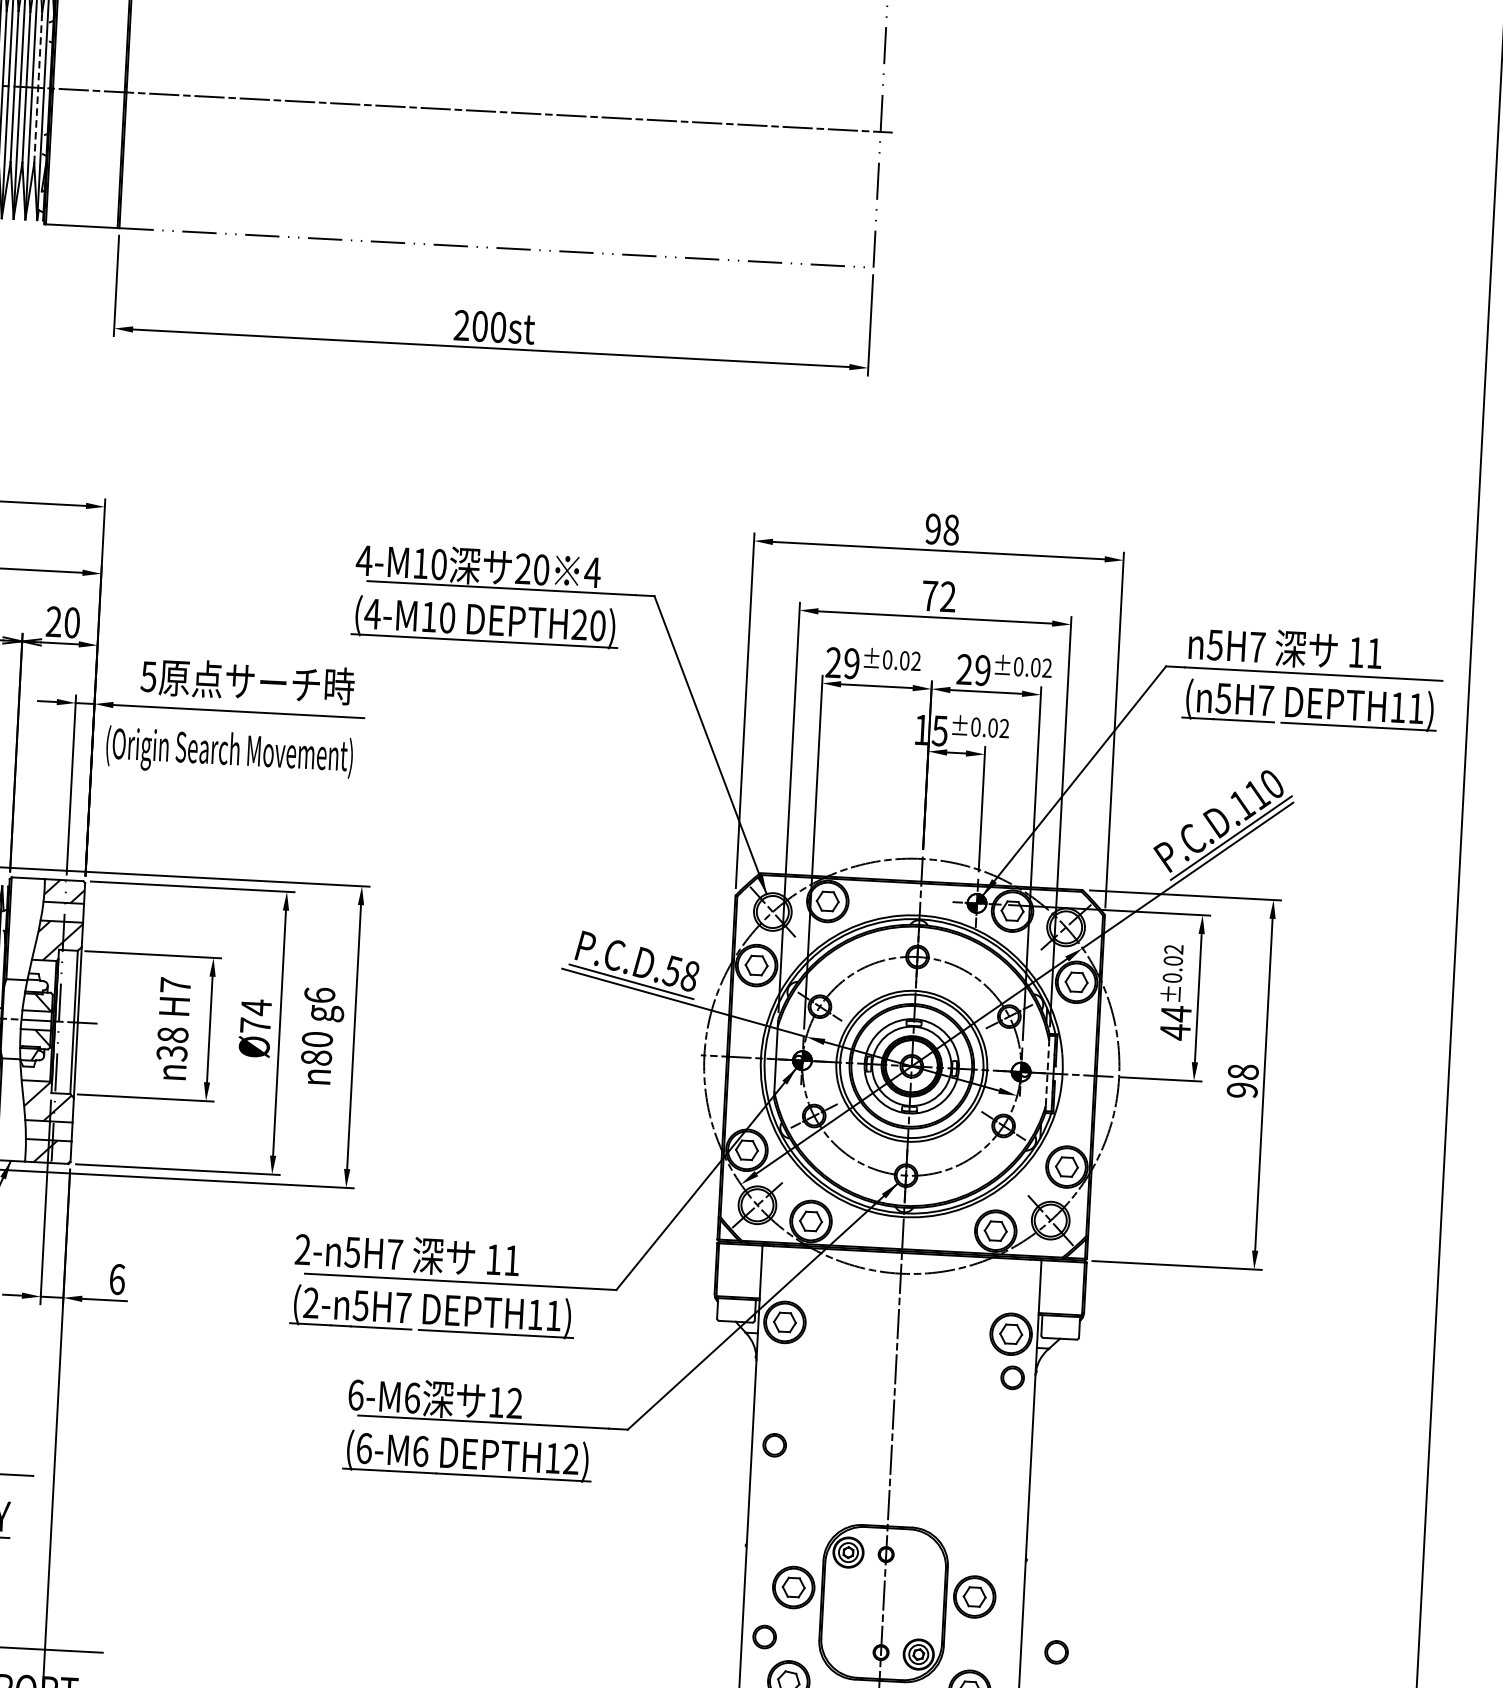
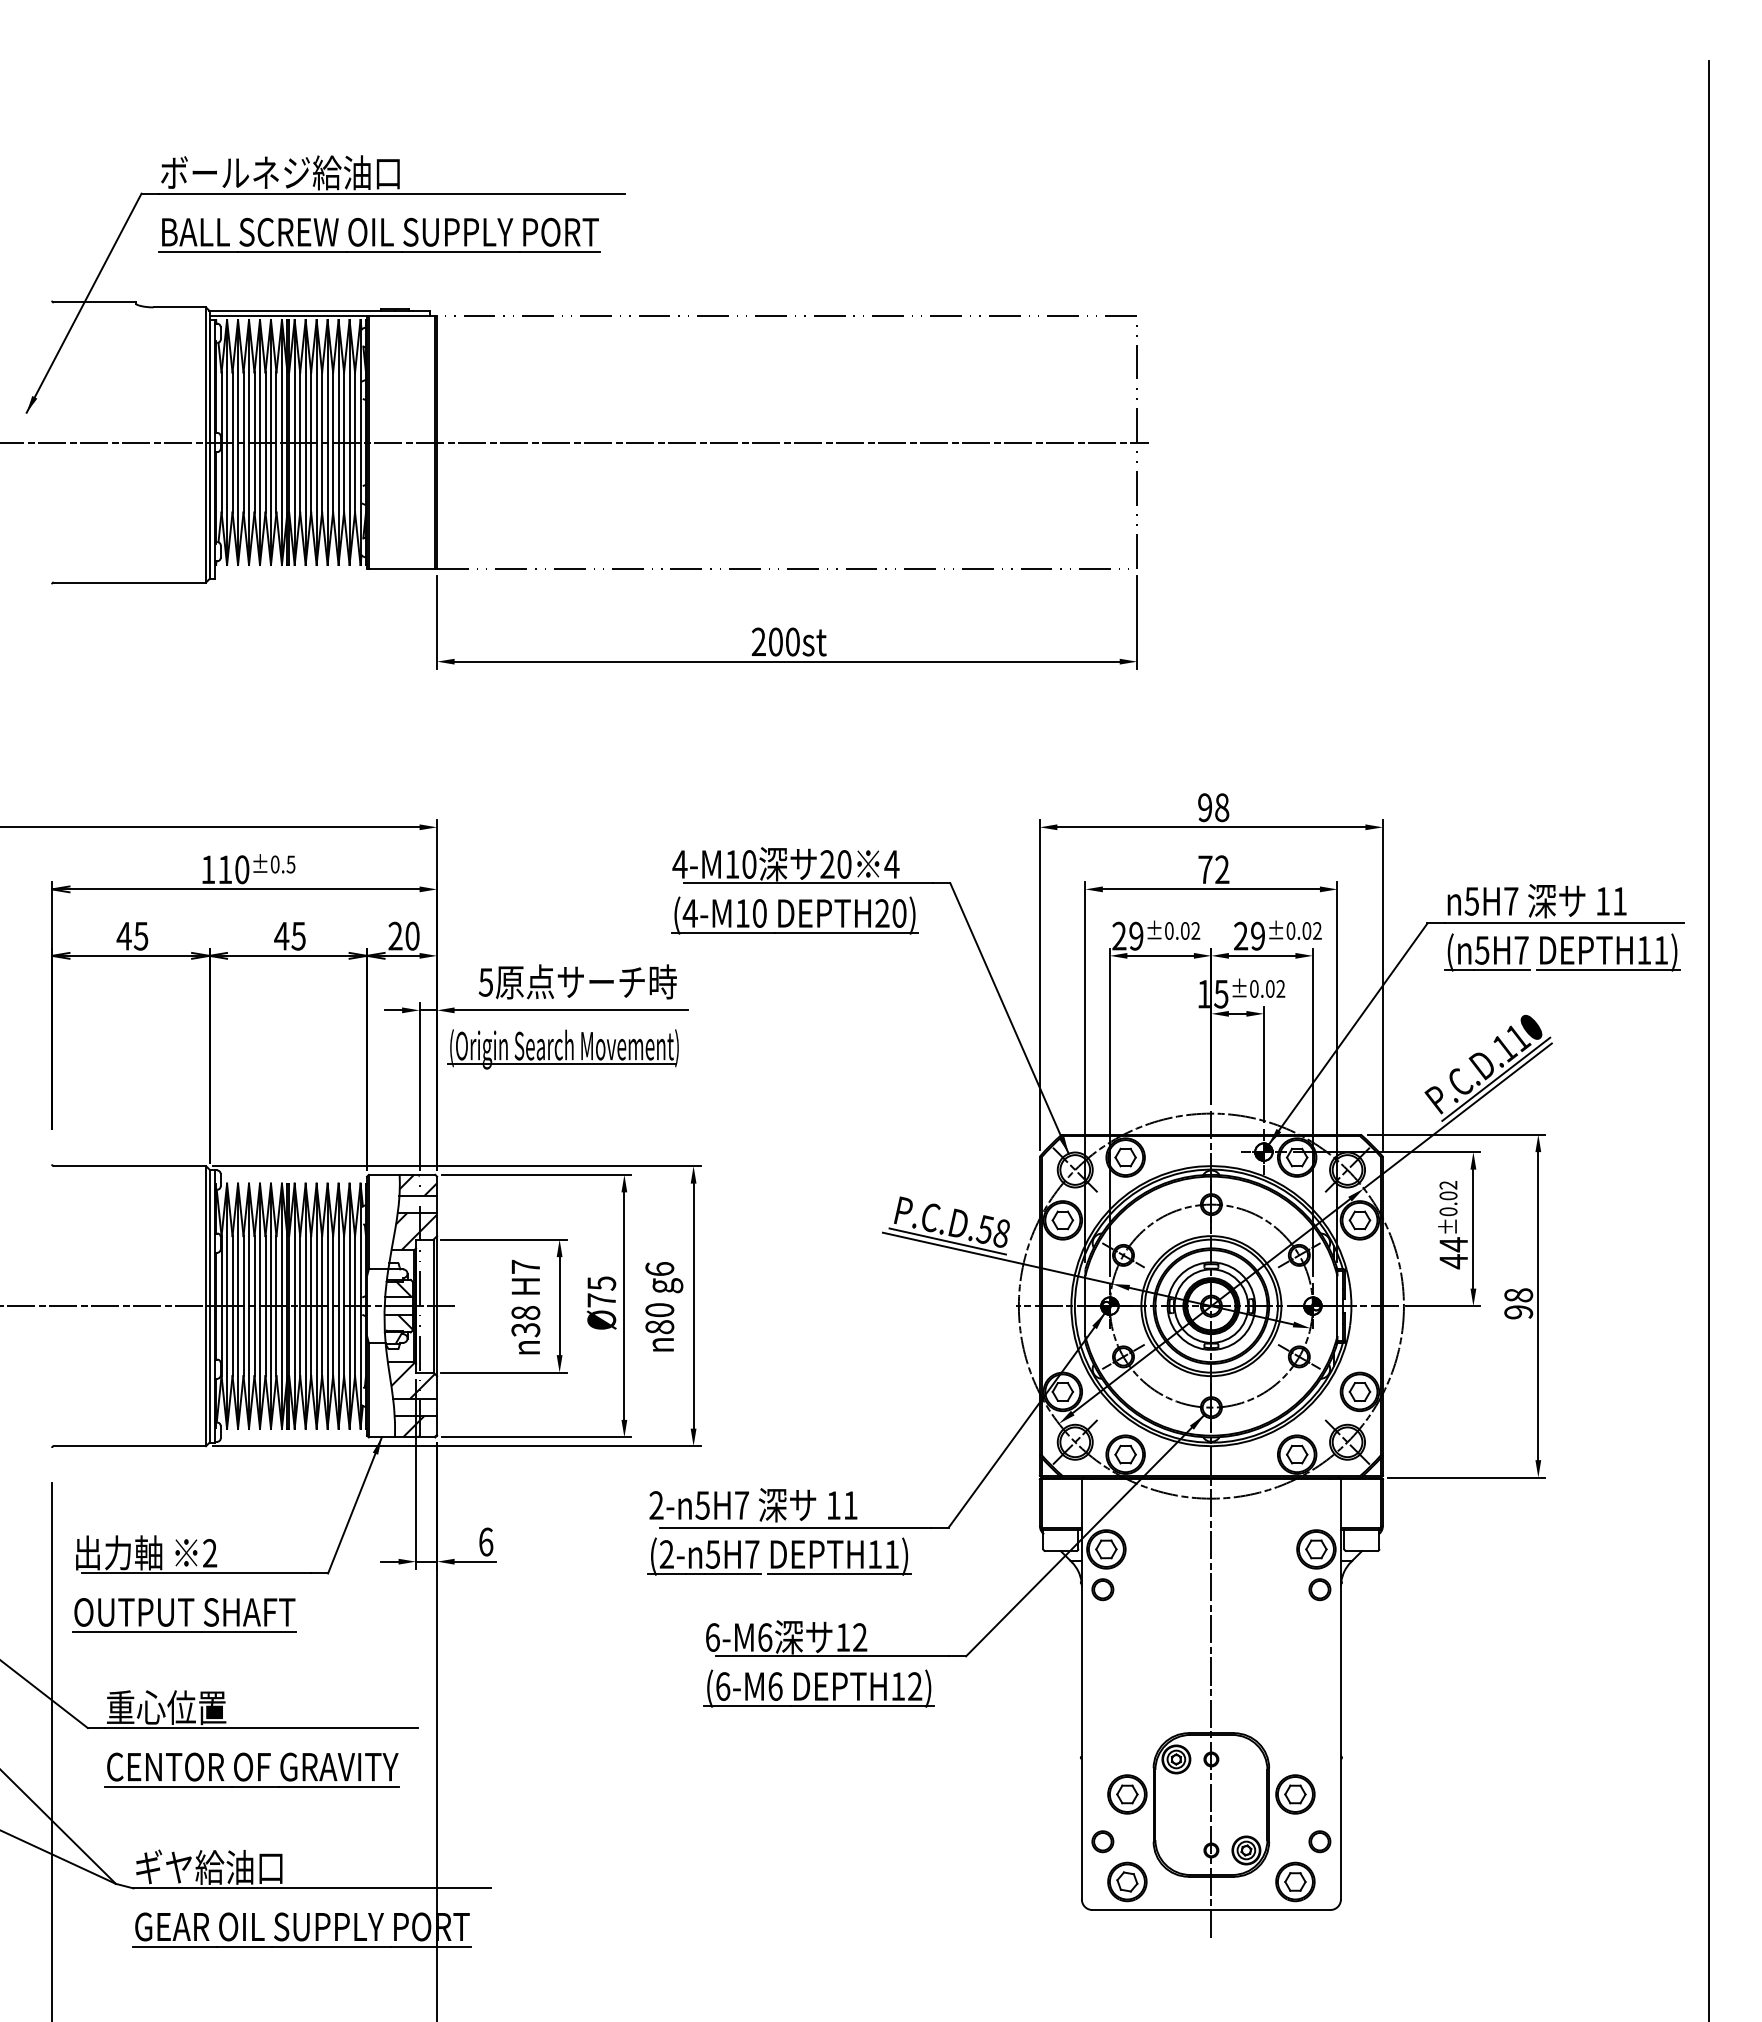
line: (38, 87) -> (355, 442), dashed -> solid
line: (225, 769) -> (561, 1064), added
text: (256, 1007) -> (601, 1283), Ø74 -> Ø75
line: (1047, 1073) -> (1337, 1306), dashed -> solid
part: (774, 1445) -> (1102, 1589), moved
part: (1056, 1652) -> (1319, 1841), moved

